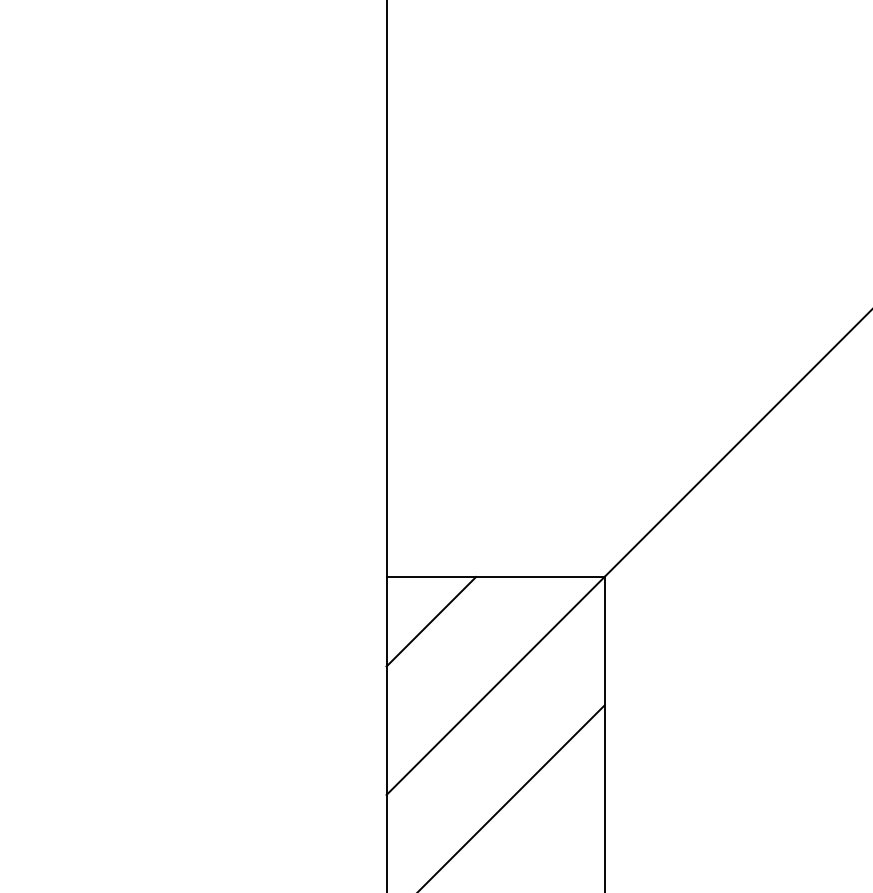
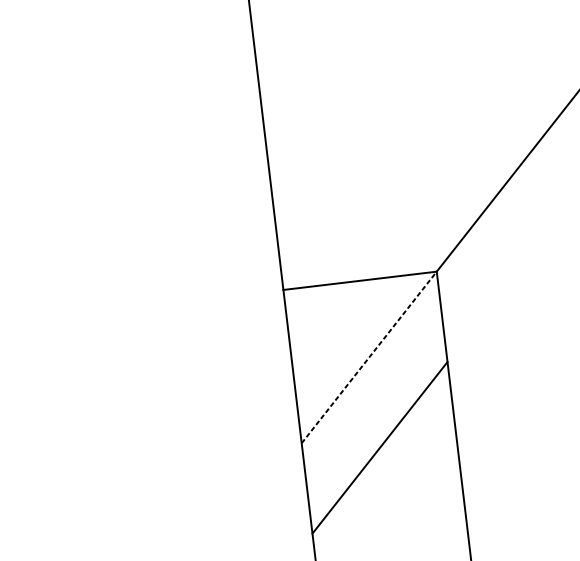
line: (431, 621) -> (318, 317), removed
line: (495, 685) -> (369, 357), solid -> dashed

